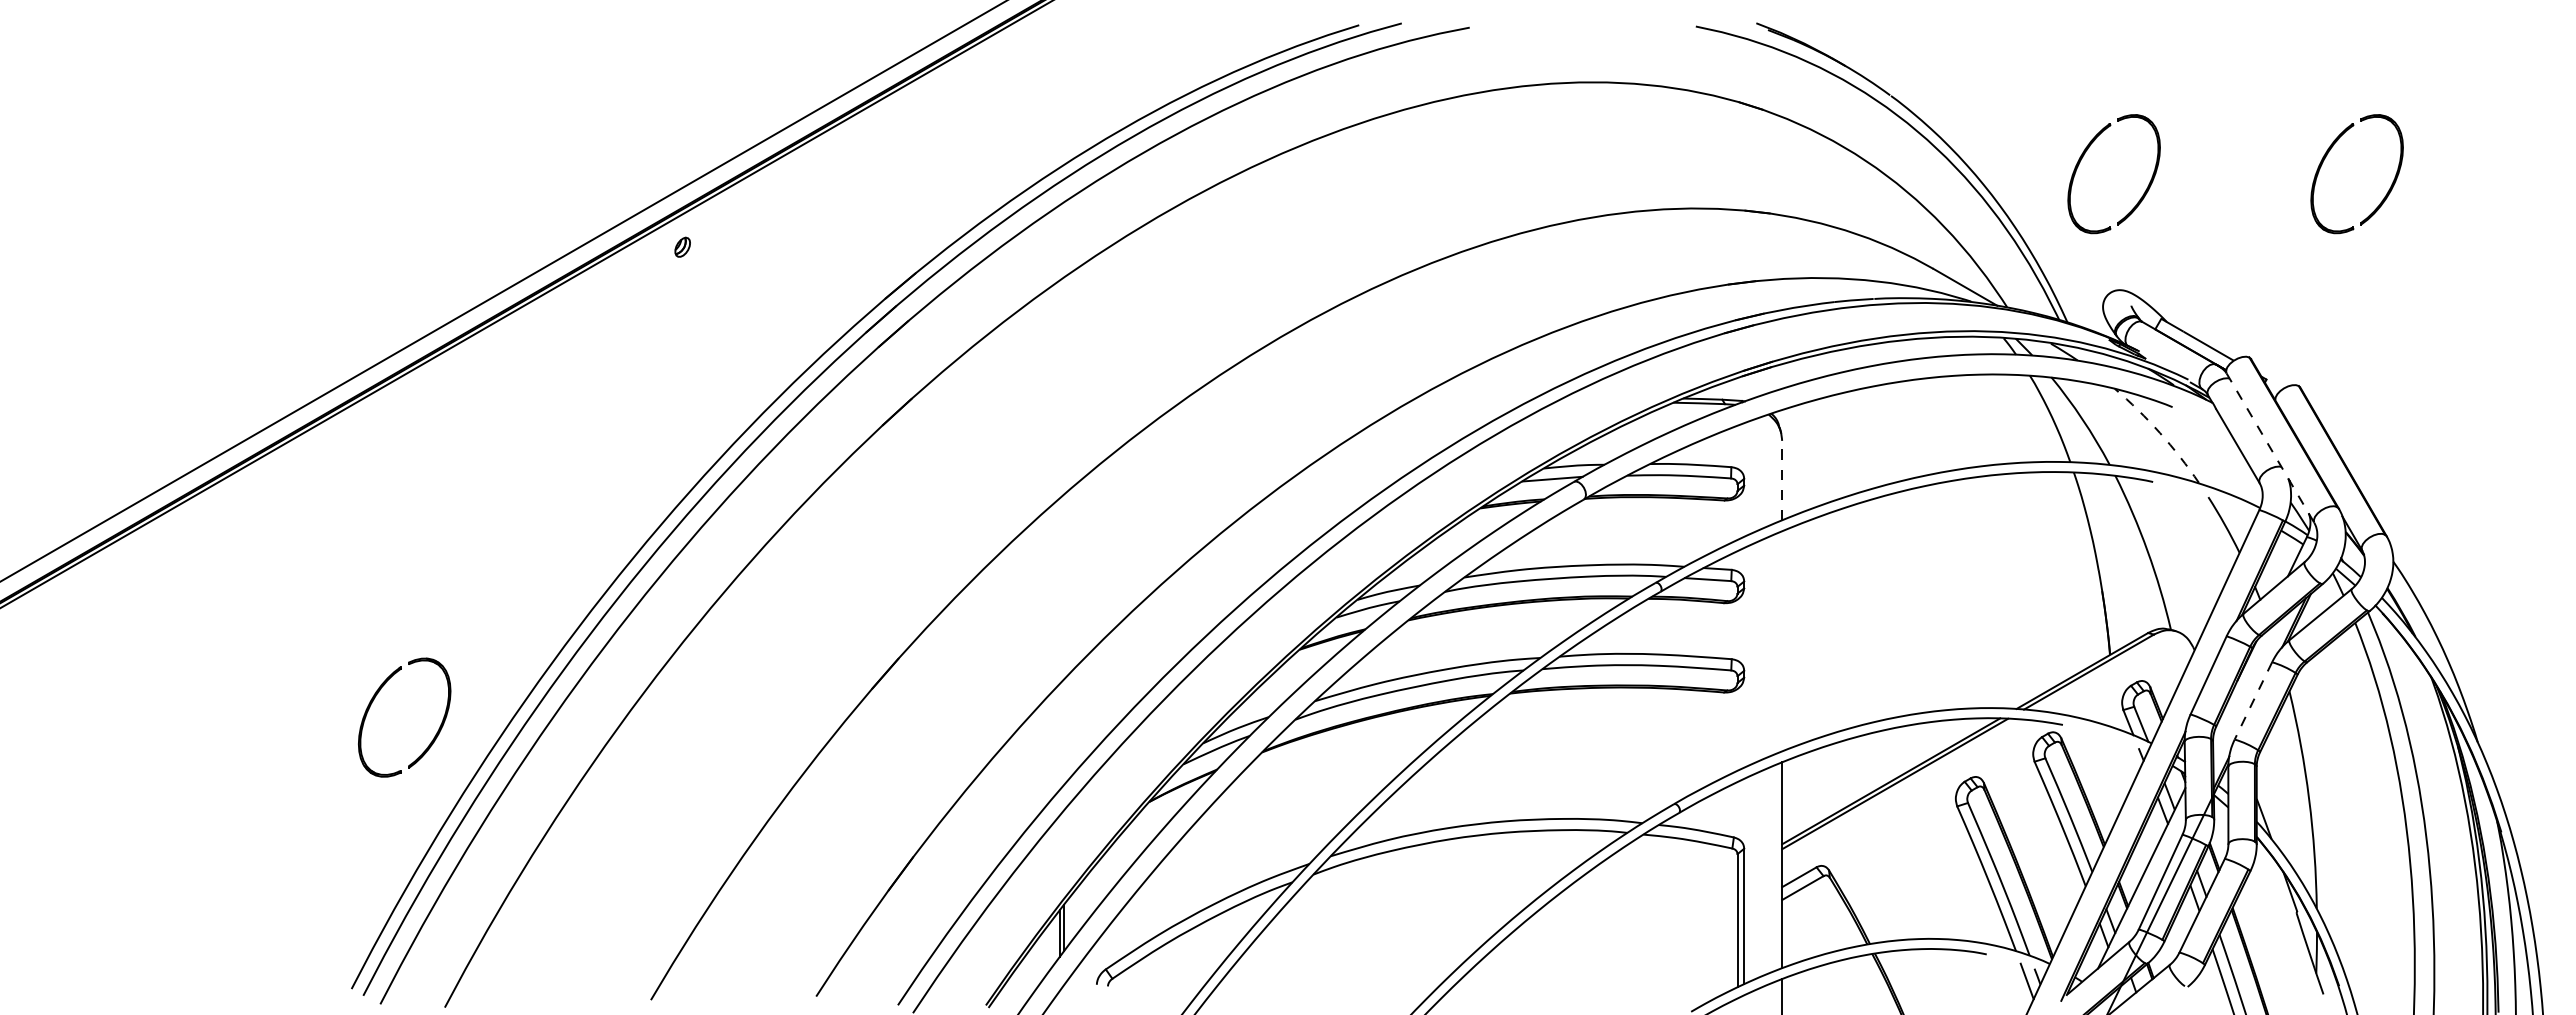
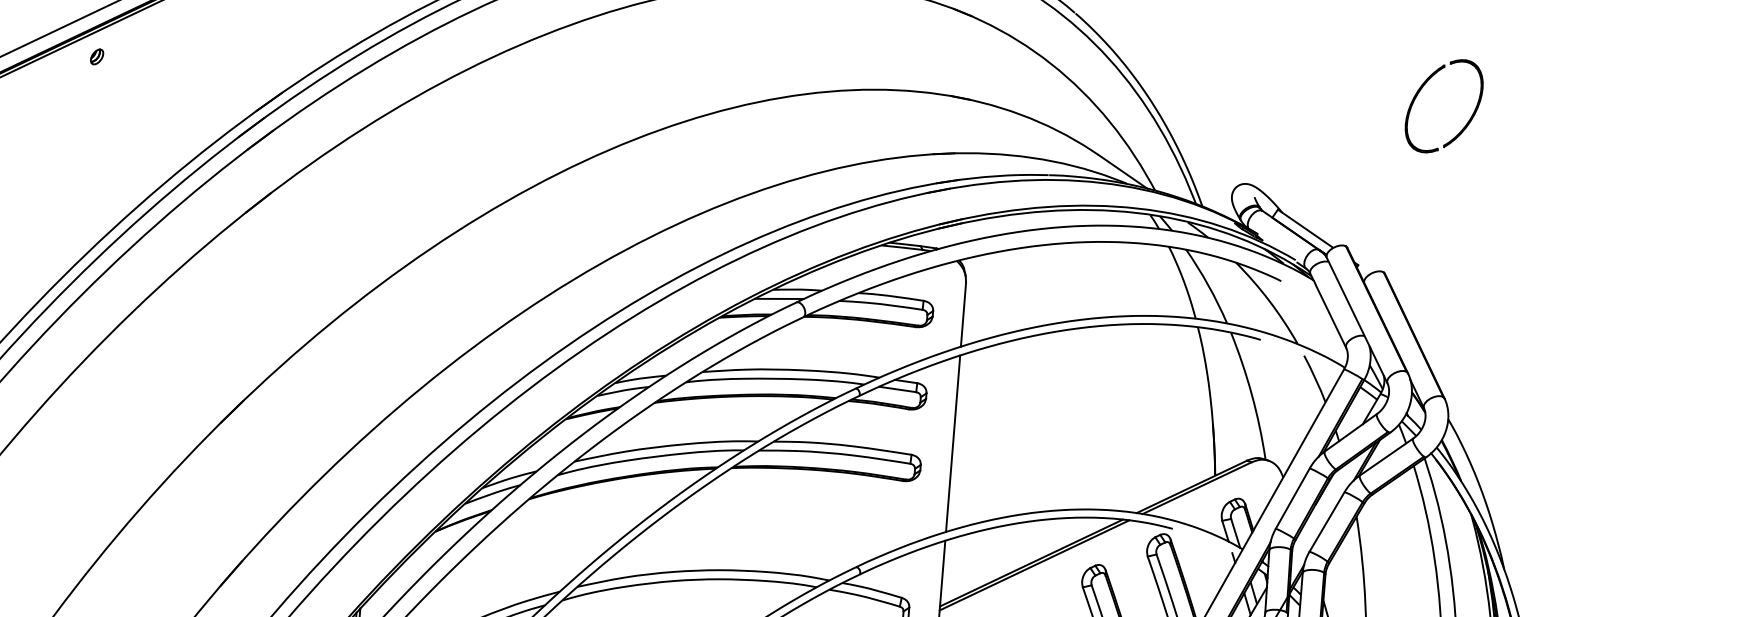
part: (2083, 157) -> (1225, 75), removed
arc: (2160, 433) -> (1269, 301), dashed -> solid
line: (2270, 448) -> (1357, 320), dashed -> solid
line: (1782, 480) -> (963, 314), dashed -> solid
line: (1782, 641) -> (953, 443), added
line: (2253, 700) -> (1327, 521), dashed -> solid

